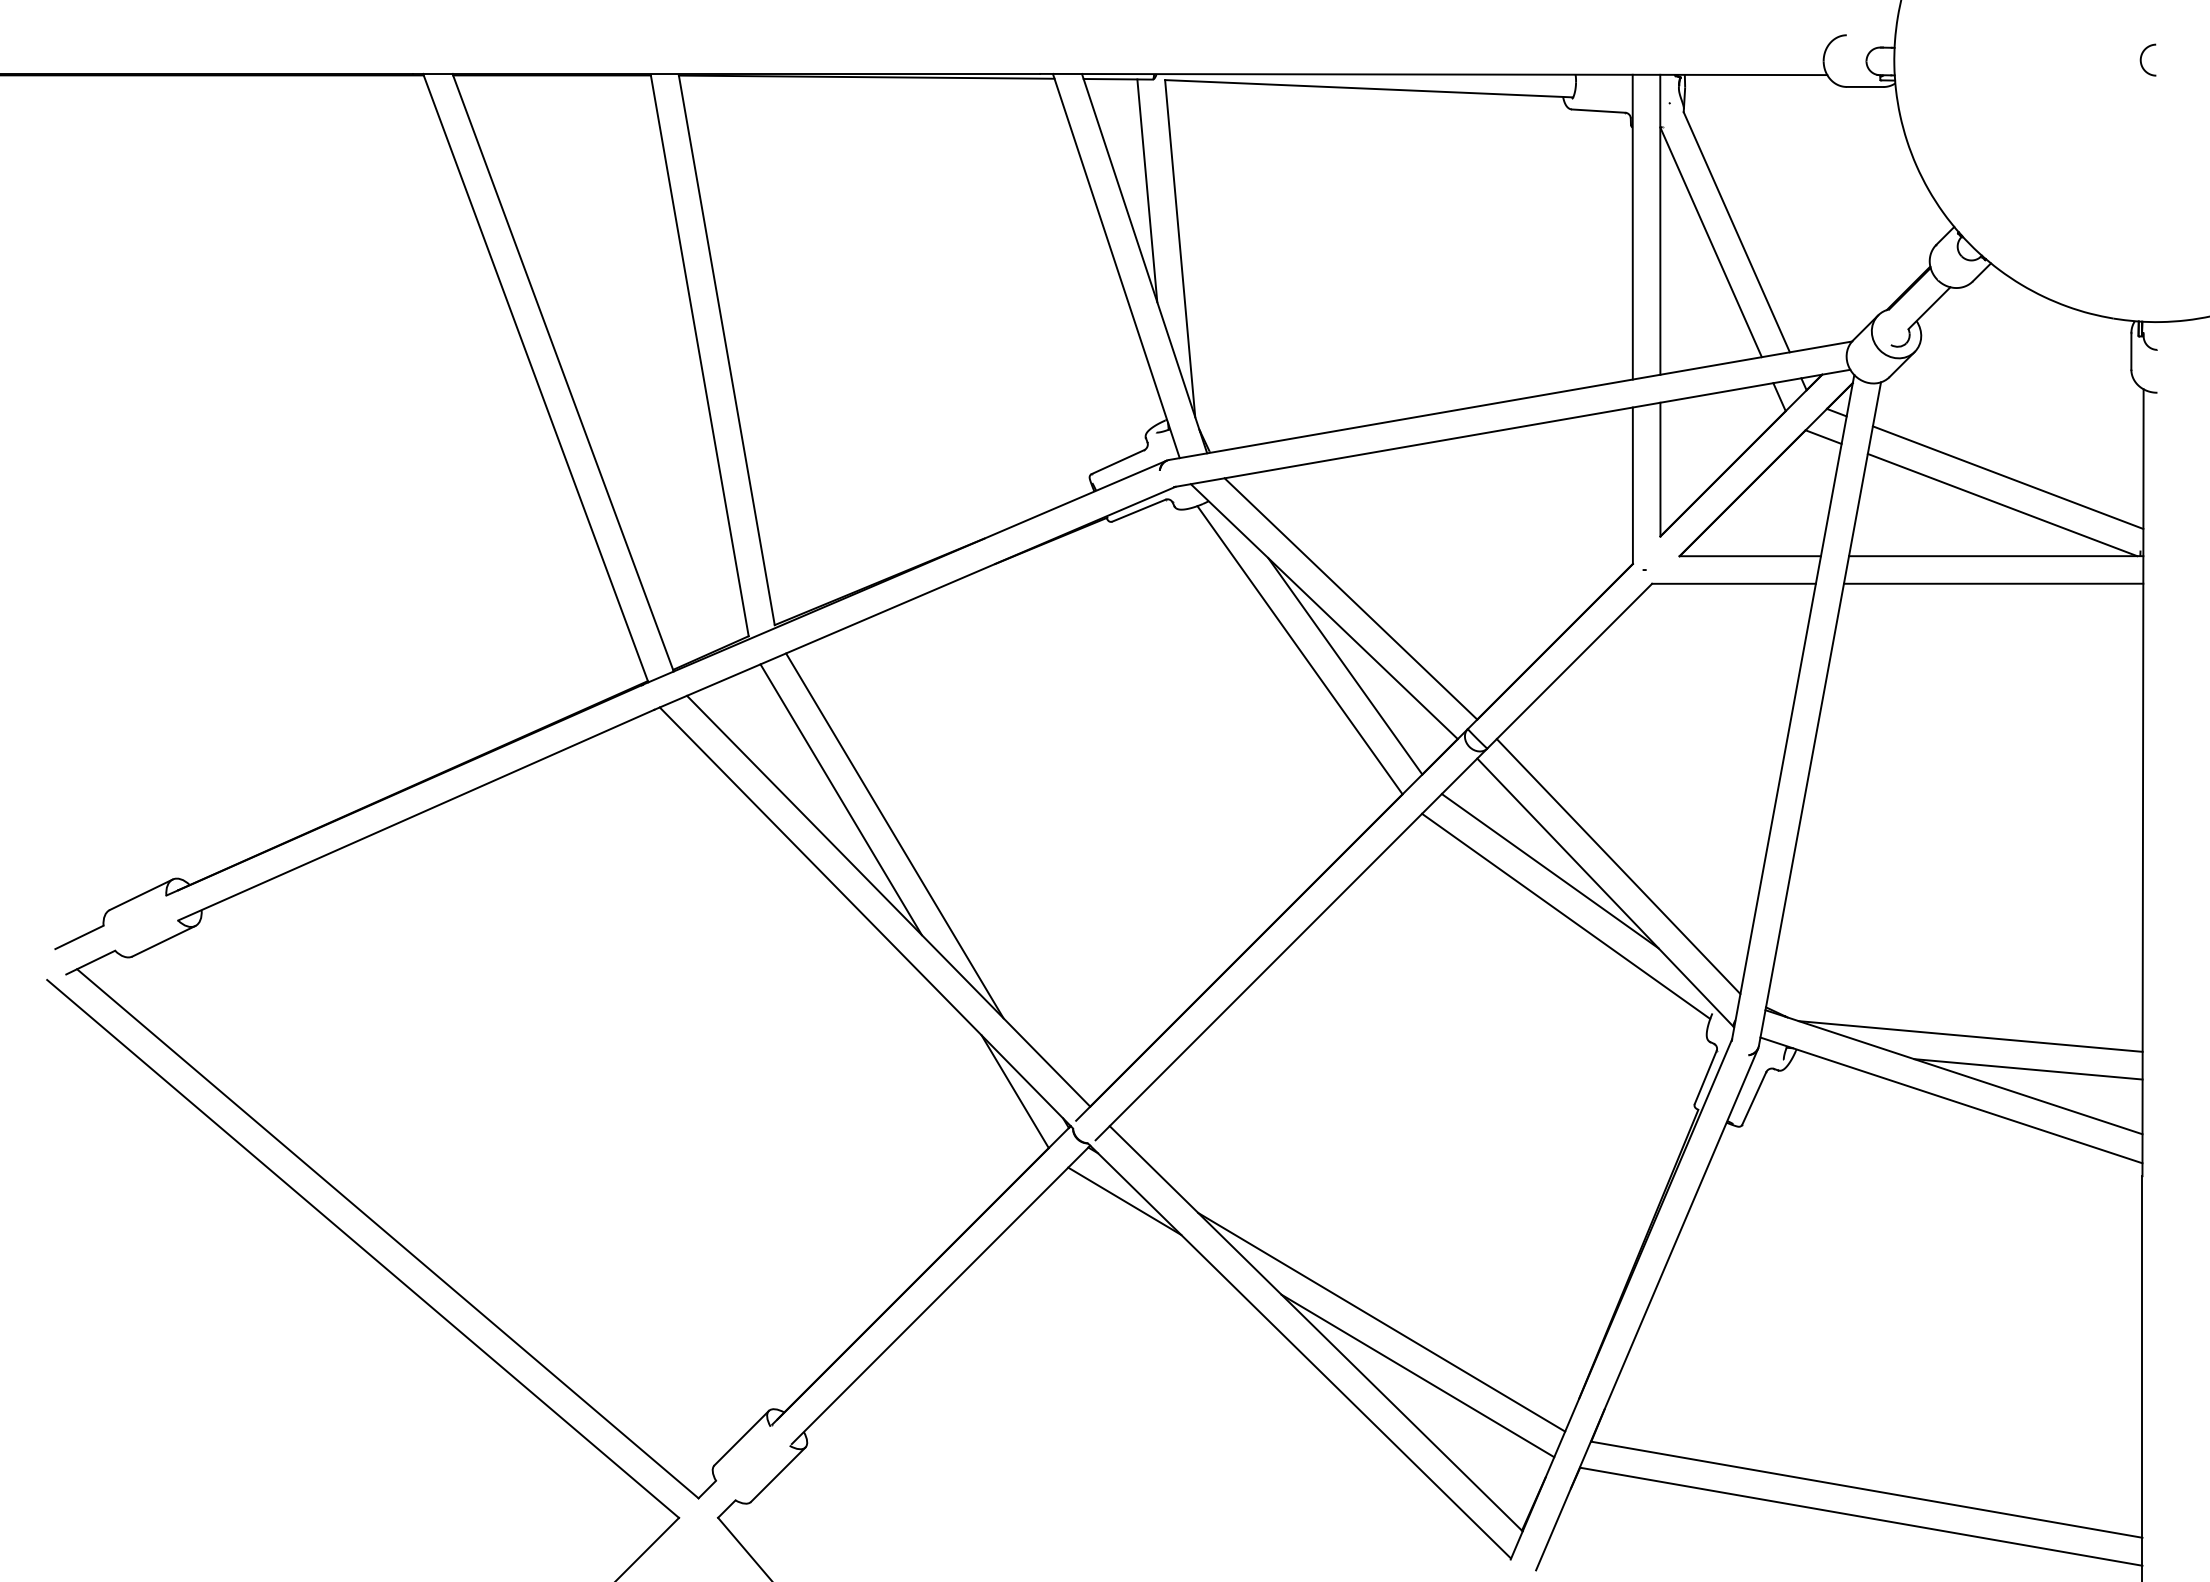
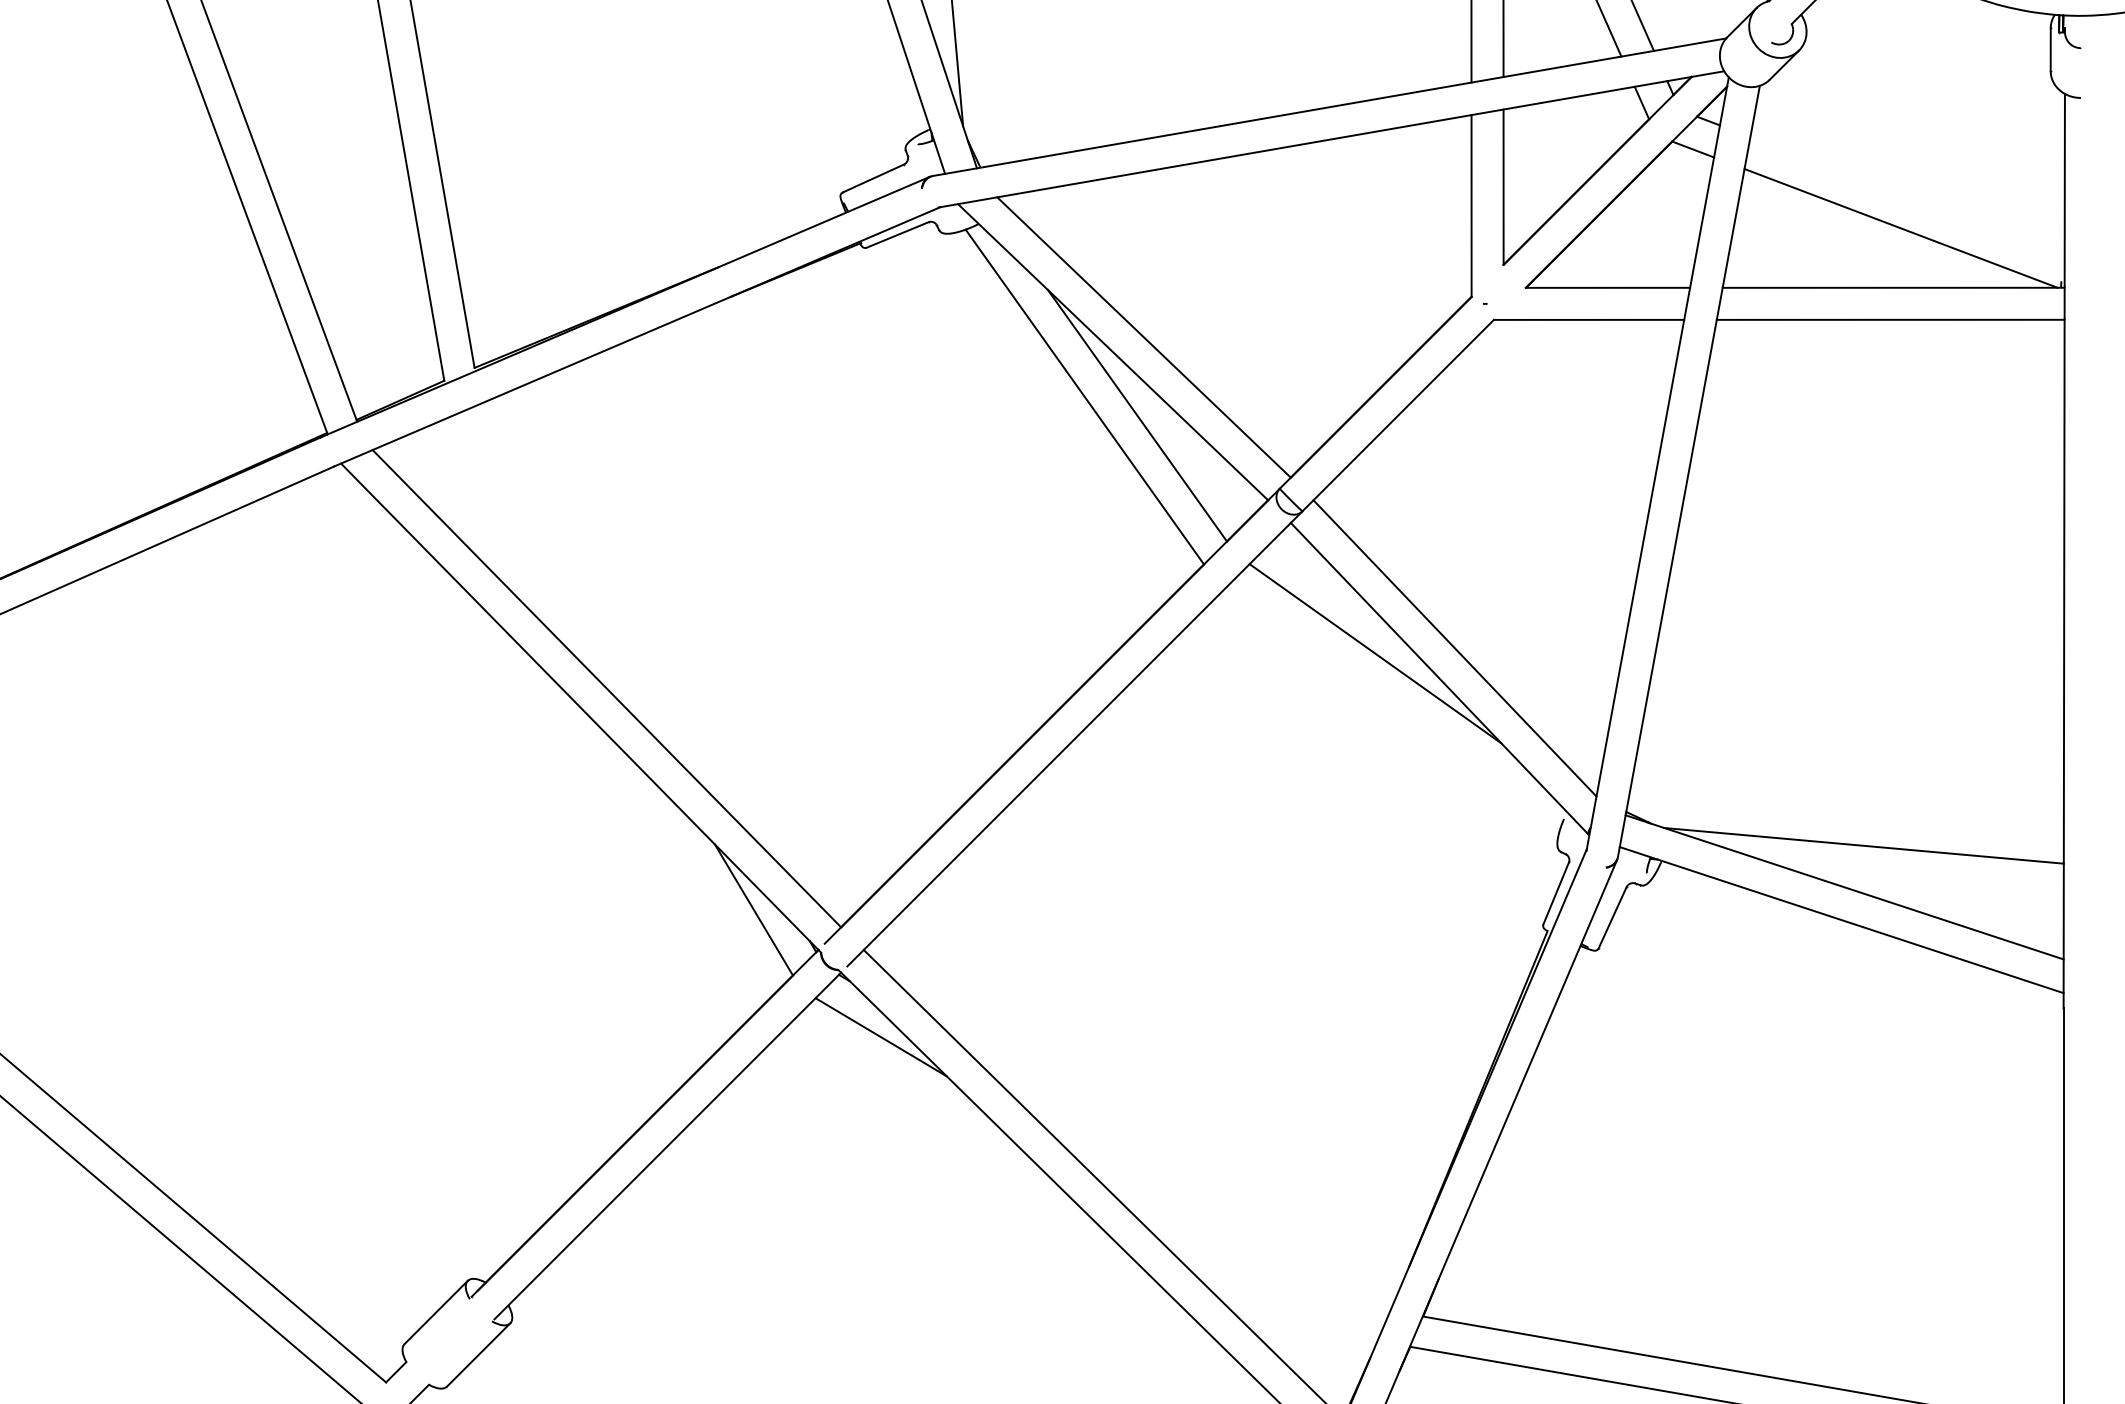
line: (2007, 477) -> (1906, 196), removed
line: (840, 799) -> (550, 570), removed
line: (894, 835) -> (613, 612), removed
line: (1566, 915) -> (1394, 705), removed
line: (2028, 1069) -> (1931, 884), removed
line: (1381, 1321) -> (1179, 1176), removed
line: (1417, 1375) -> (1221, 1239), removed

